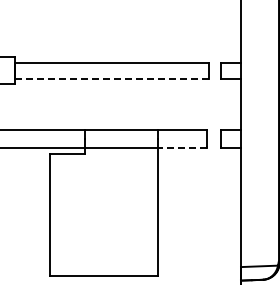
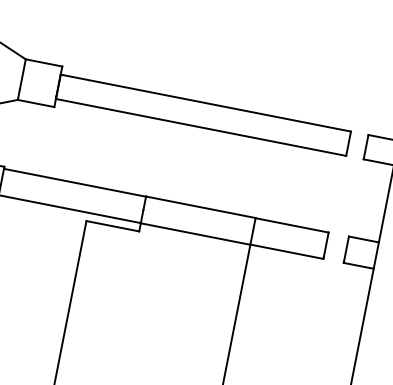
line: (112, 78) -> (202, 127), dashed -> solid
line: (182, 148) -> (286, 252), dashed -> solid

